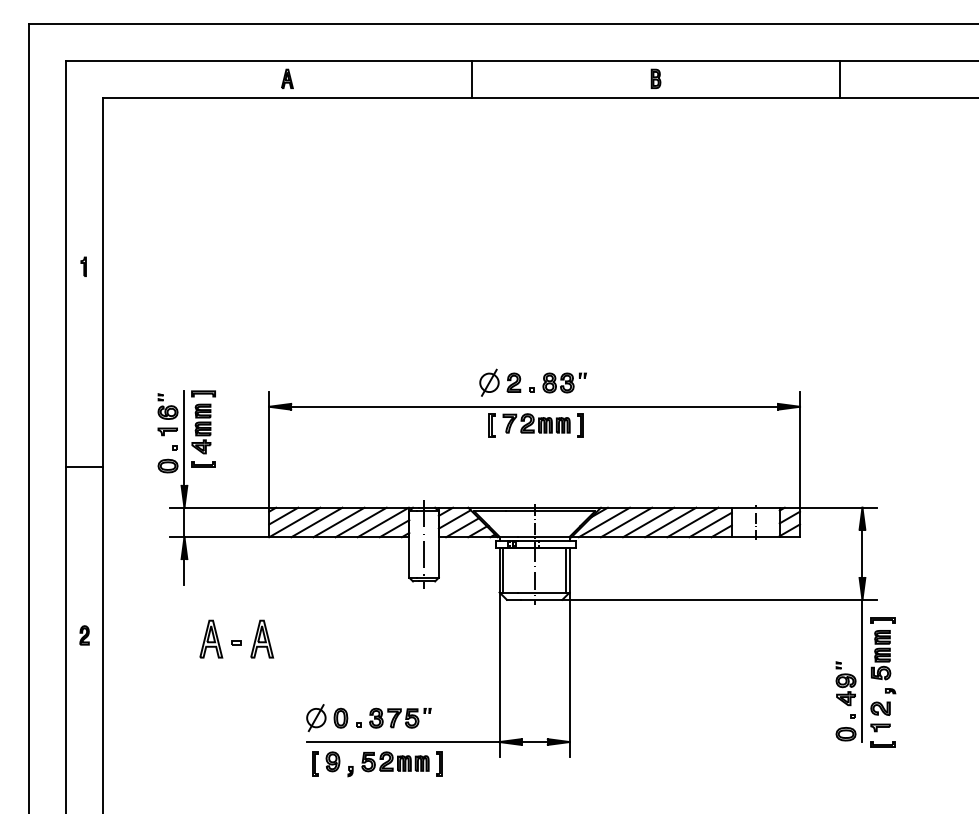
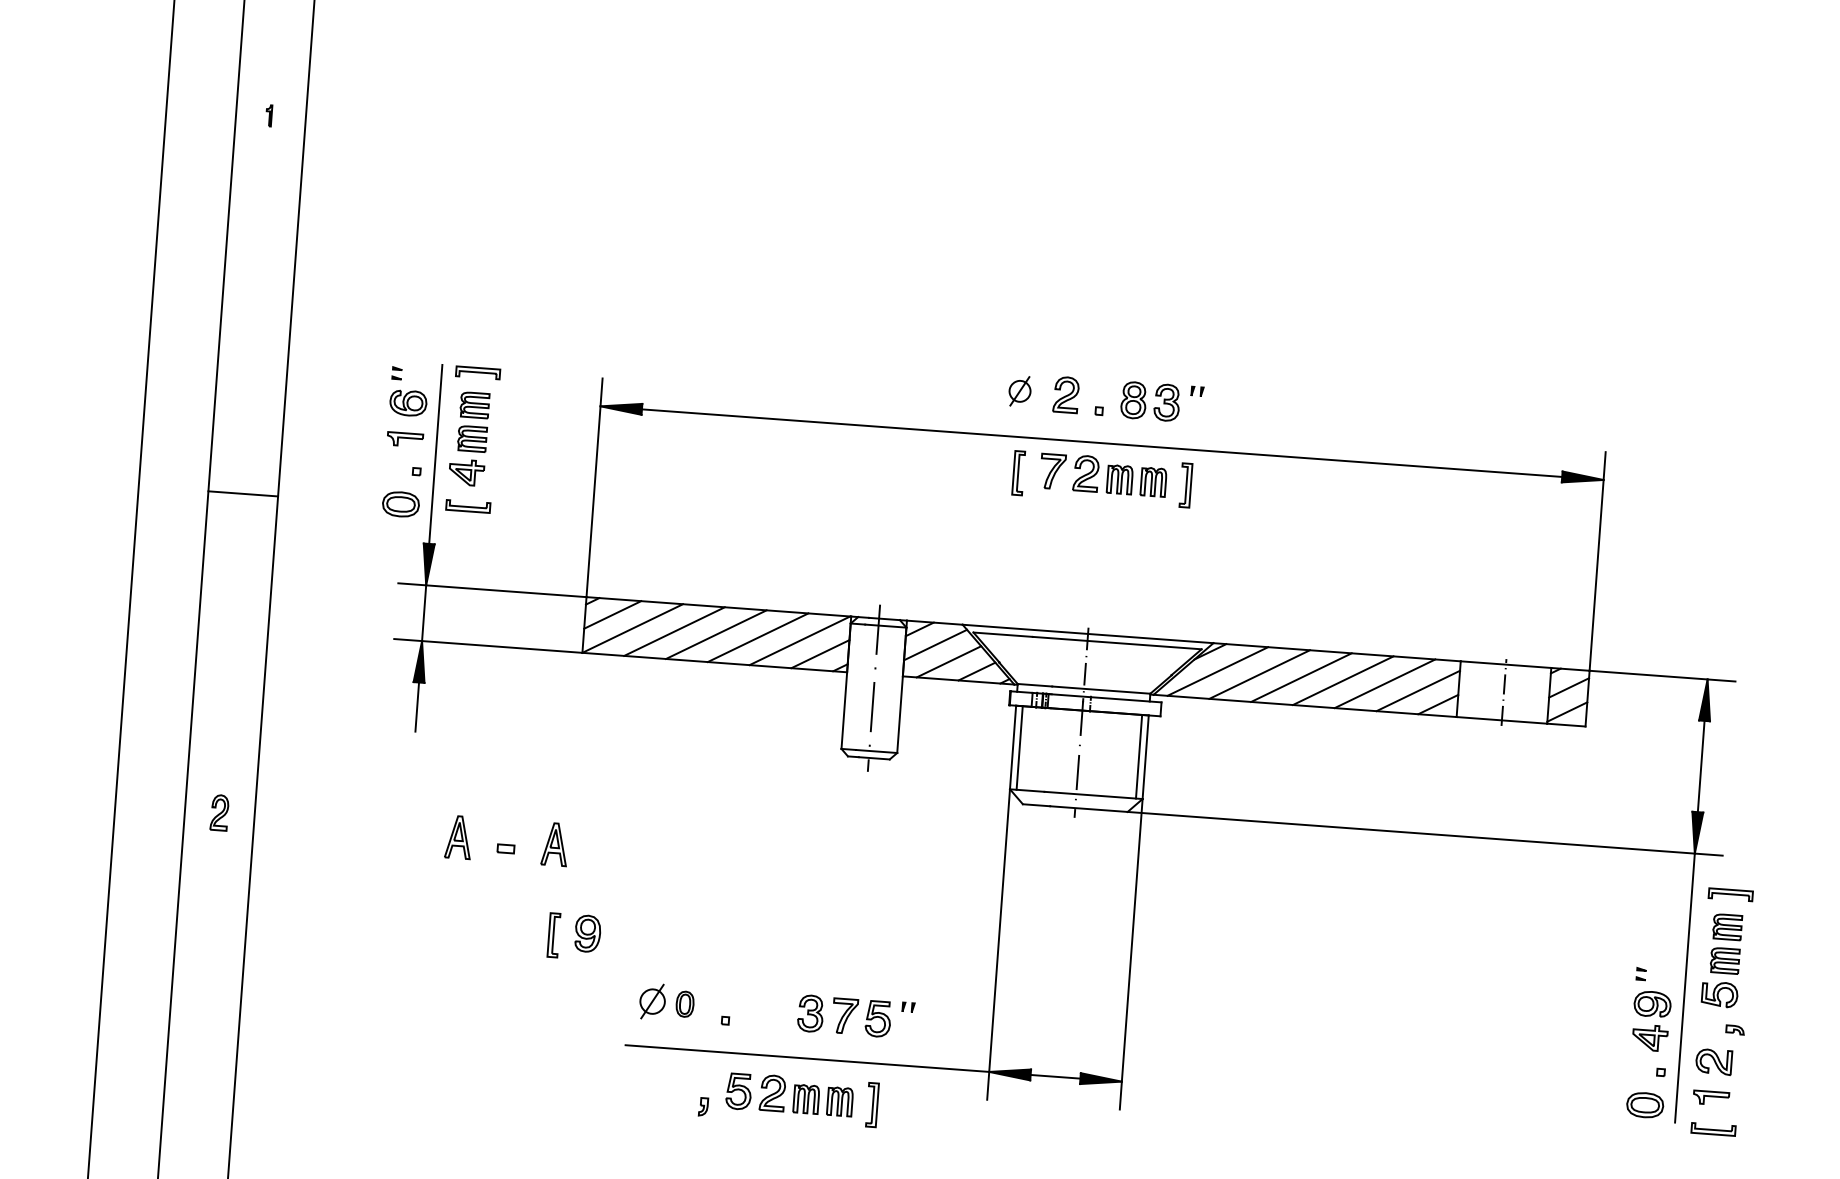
part: (83, 266) -> (268, 115), size x0.6
part: (489, 382) -> (1020, 390), size x0.6
part: (211, 638) -> (459, 836), size x0.6
part: (262, 638) -> (555, 843), size x0.6
part: (327, 717) -> (667, 1001), size x0.7
part: (400, 717) -> (856, 1015), moved
part: (326, 763) -> (575, 935), moved

